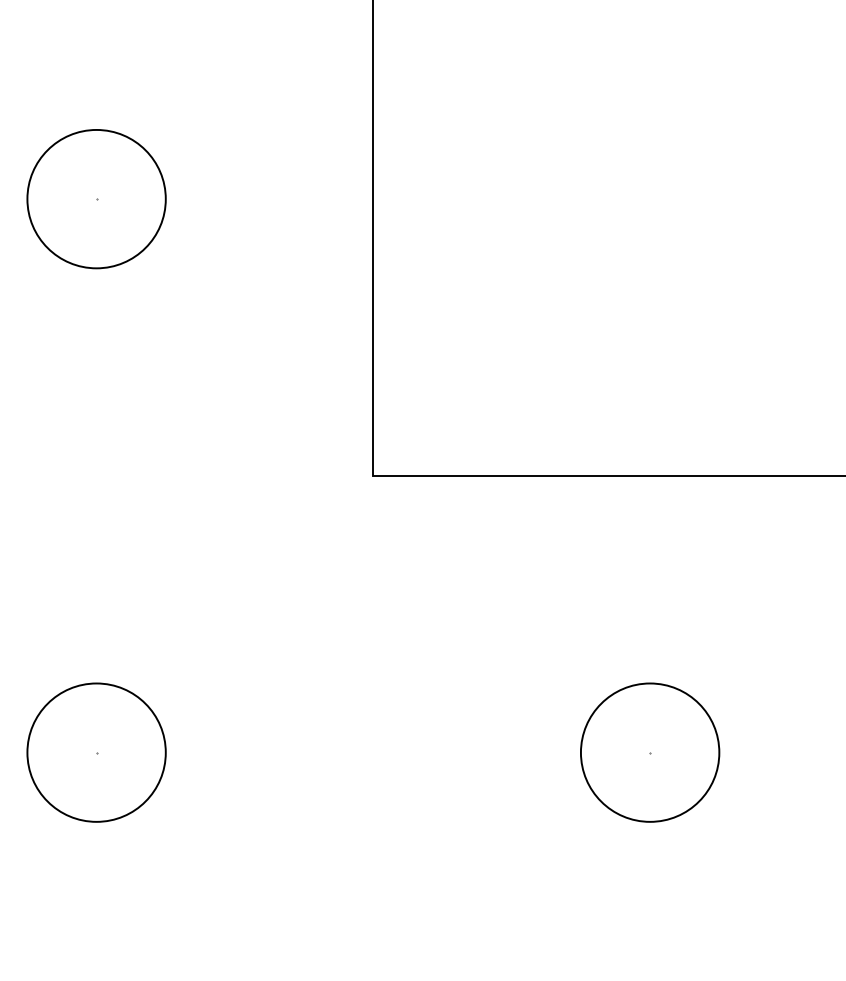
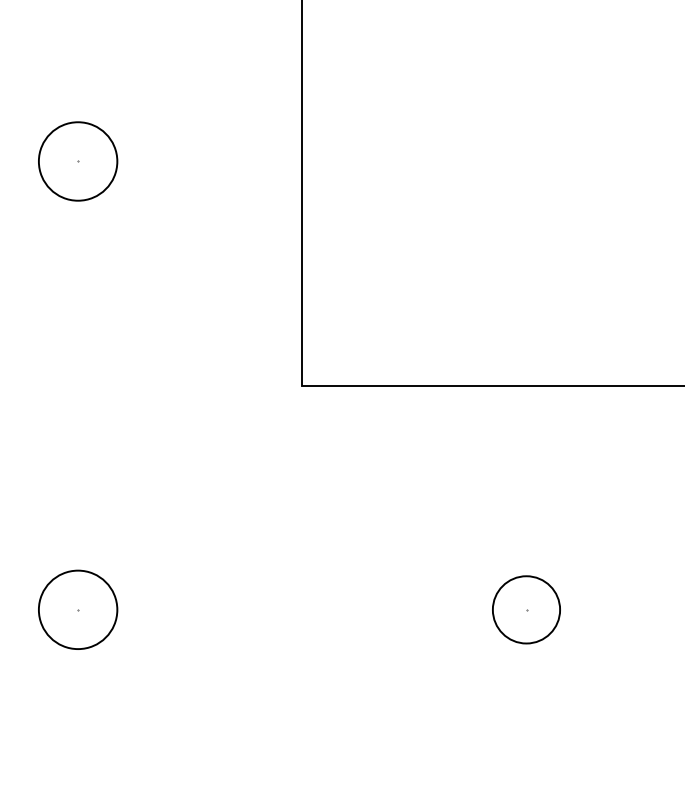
circle: (97, 199) -> (78, 161), size x0.7
circle: (97, 752) -> (78, 609), size x0.7
circle: (650, 752) -> (526, 609), size x0.6

